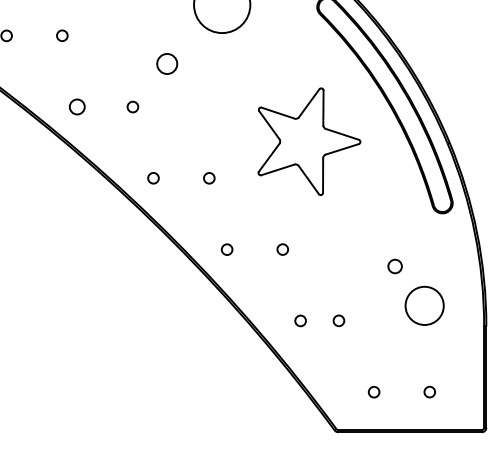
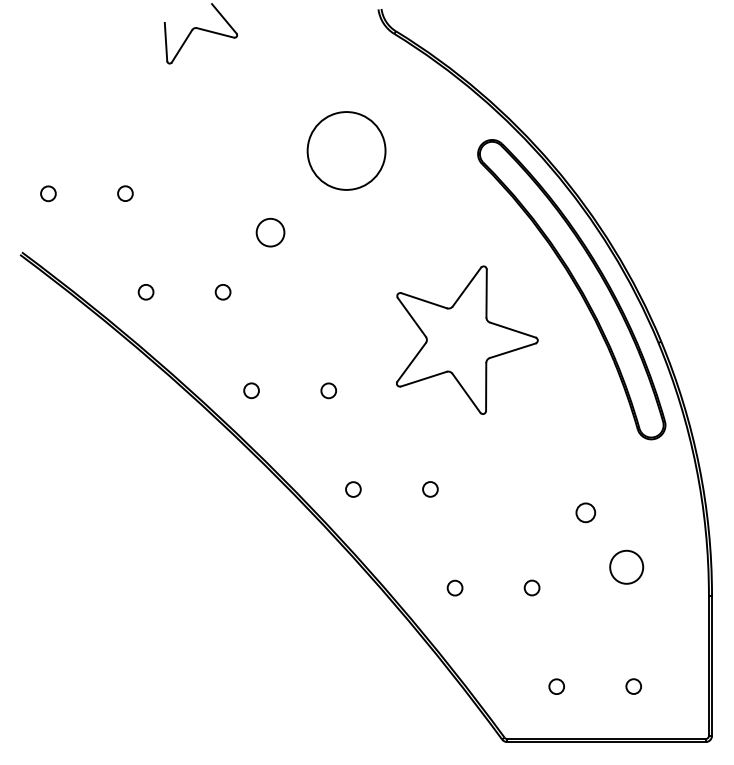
circle: (76, 107) -> (145, 292), size x0.71
circle: (424, 305) -> (626, 566), size x0.62
circle: (338, 320) -> (531, 587), moved

